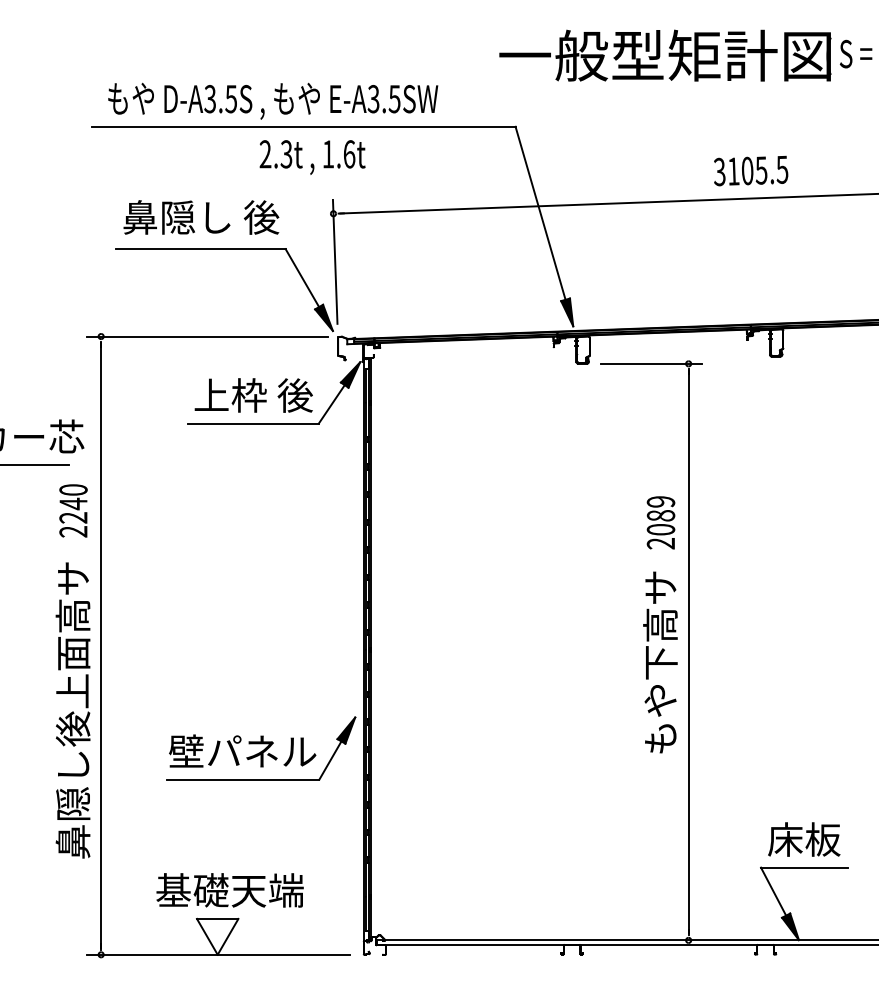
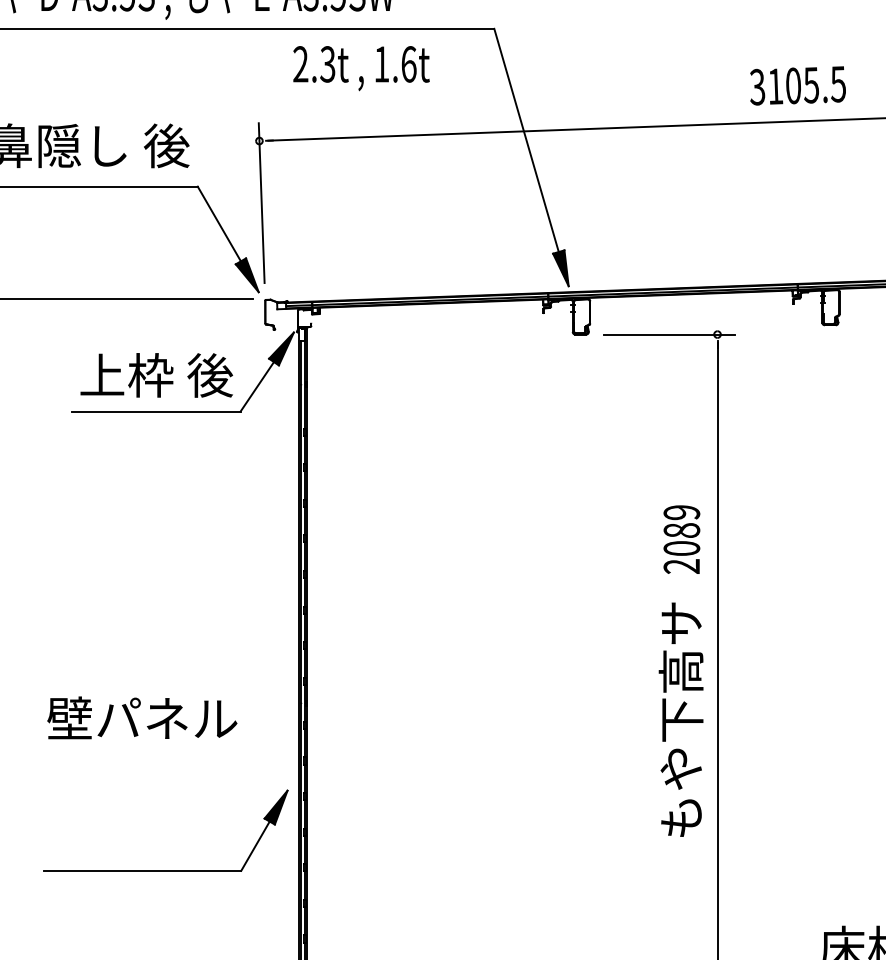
text: (312, 157) -> (361, 68), moved
text: (242, 750) -> (142, 717), moved

